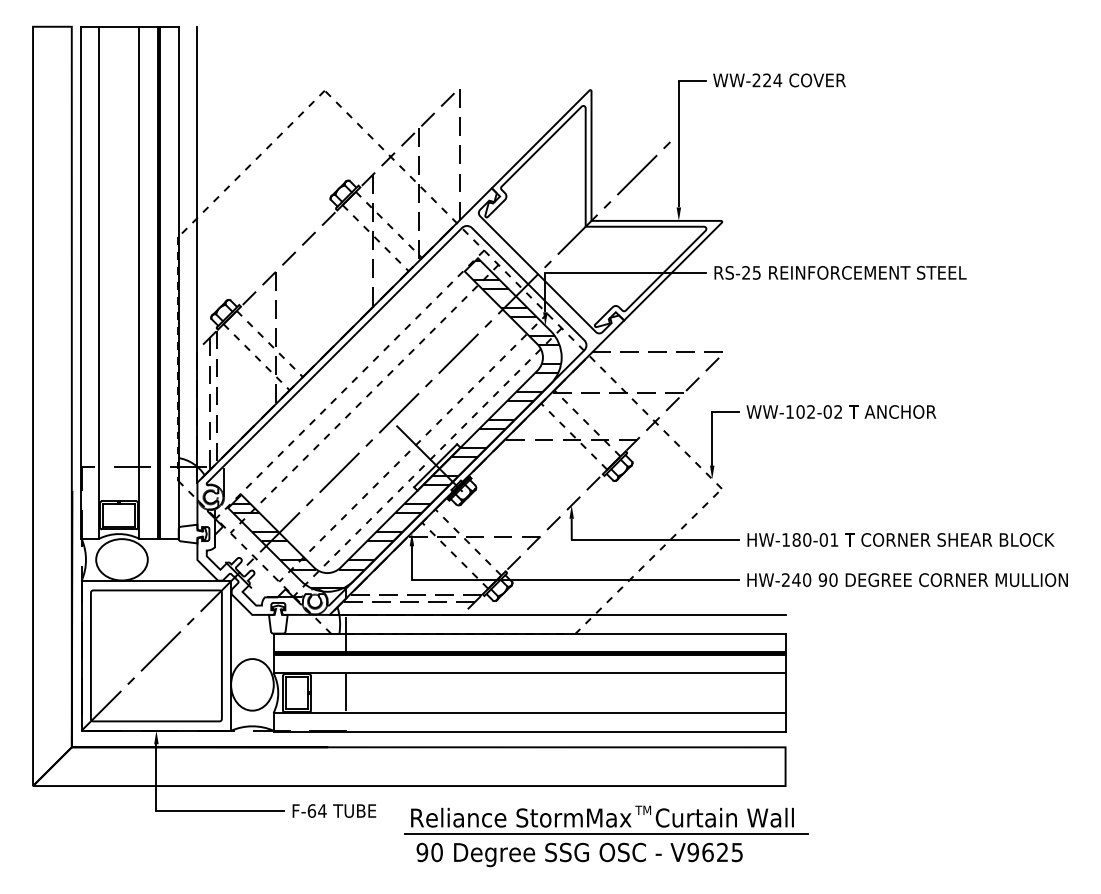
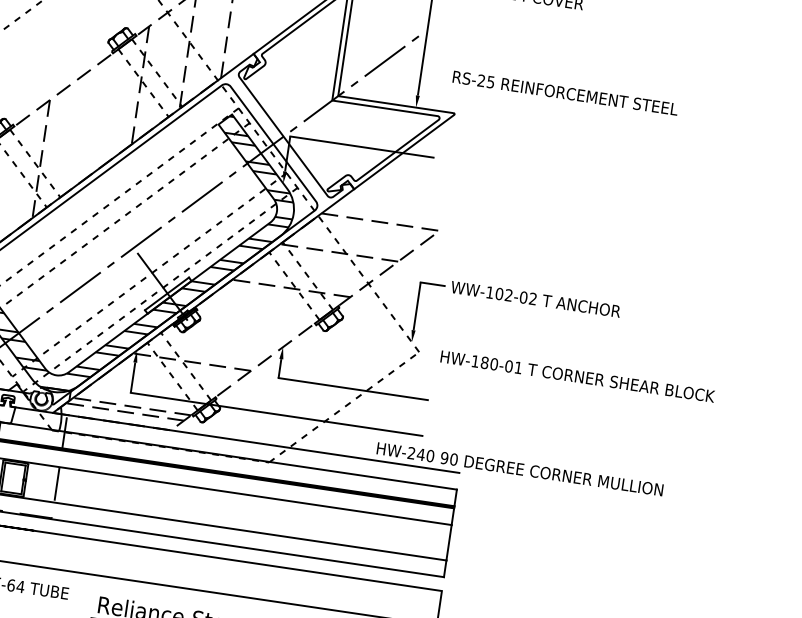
text: (840, 272) -> (565, 92), moved
text: (900, 539) -> (577, 376), moved
text: (907, 579) -> (520, 468), moved

